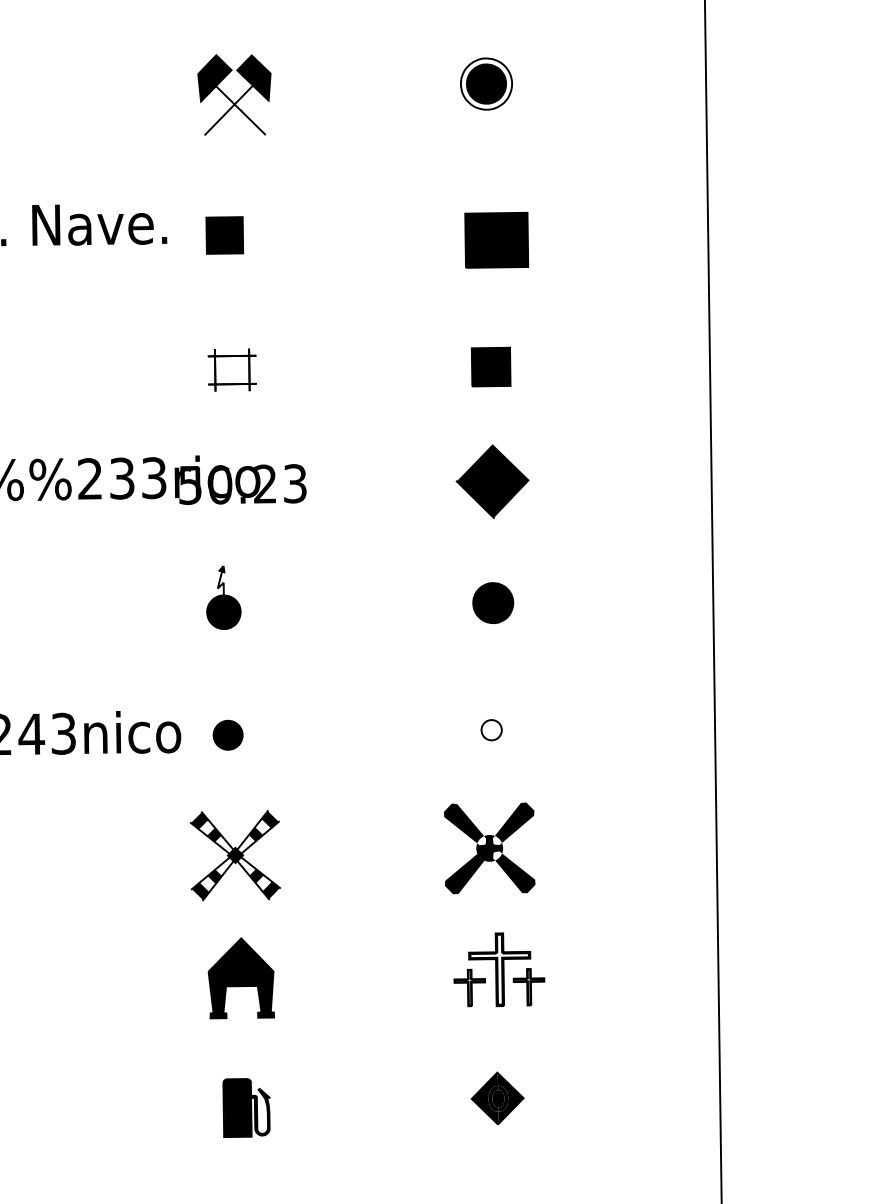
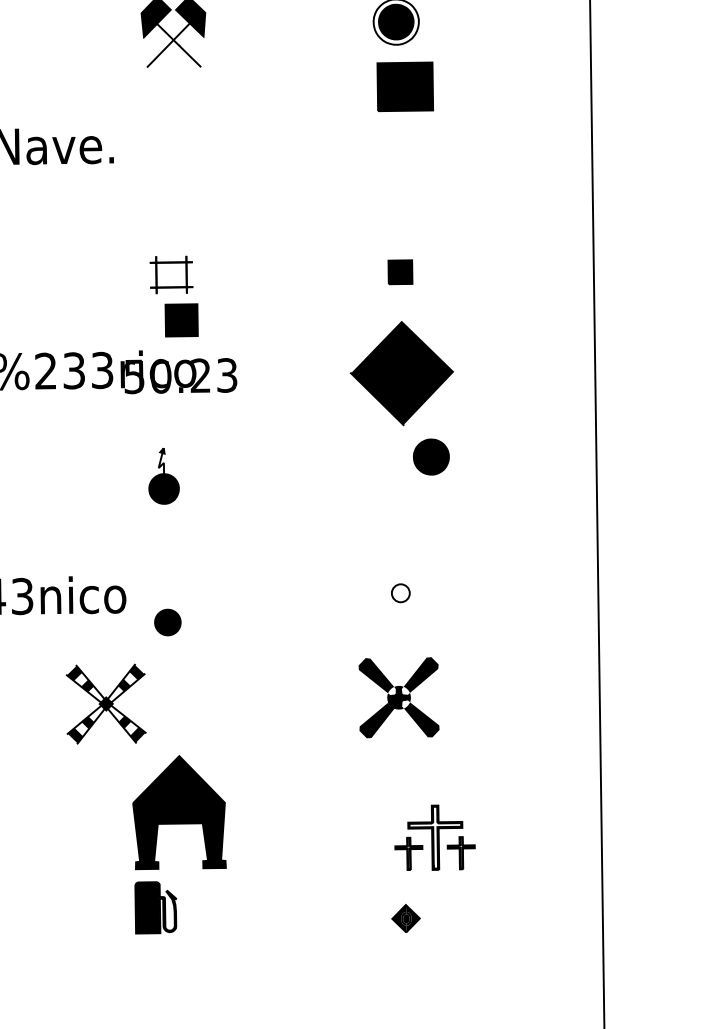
part: (224, 235) -> (181, 320), moved
part: (496, 239) -> (405, 86), moved
part: (491, 366) -> (400, 271), size x0.7
part: (492, 481) -> (401, 373), size x1.6
part: (493, 602) -> (431, 456), moved
part: (227, 734) -> (167, 621), moved
part: (235, 855) -> (106, 704), moved
part: (499, 969) -> (435, 837), moved
part: (241, 978) -> (179, 812), size x1.6
part: (497, 1097) -> (405, 917), size x0.6
part: (246, 1107) -> (155, 907), moved

